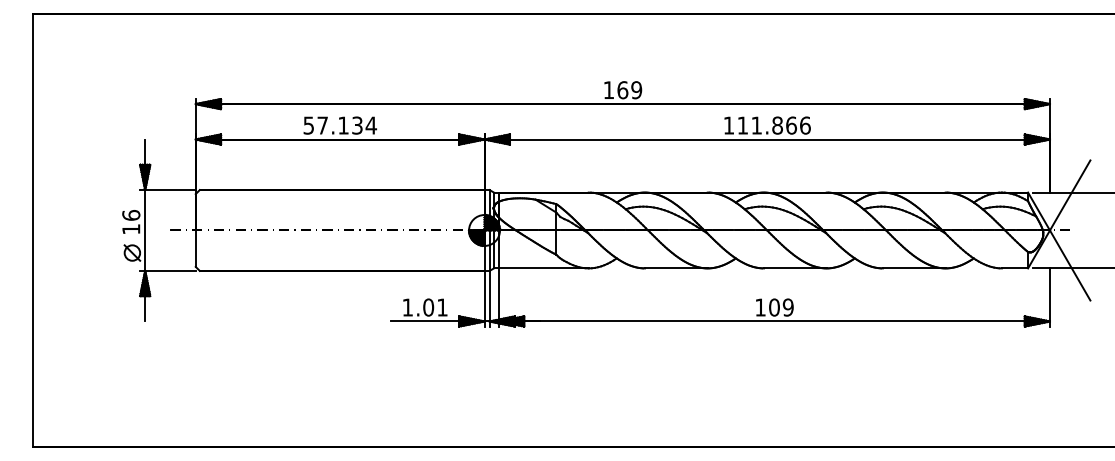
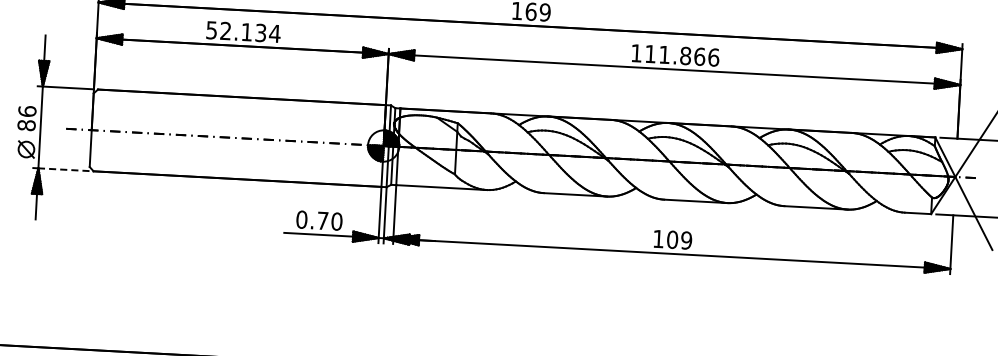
text: (322, 125) -> (225, 31), 57.134 -> 52.134
text: (131, 229) -> (26, 125), 16 -> 86
line: (169, 270) -> (62, 169), solid -> dashed
text: (424, 307) -> (318, 220), 1.01 -> 0.70

